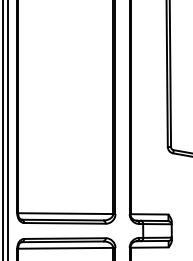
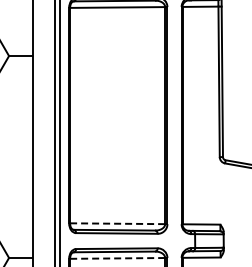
line: (65, 213) -> (117, 223), solid -> dashed
line: (65, 248) -> (117, 258), solid -> dashed

